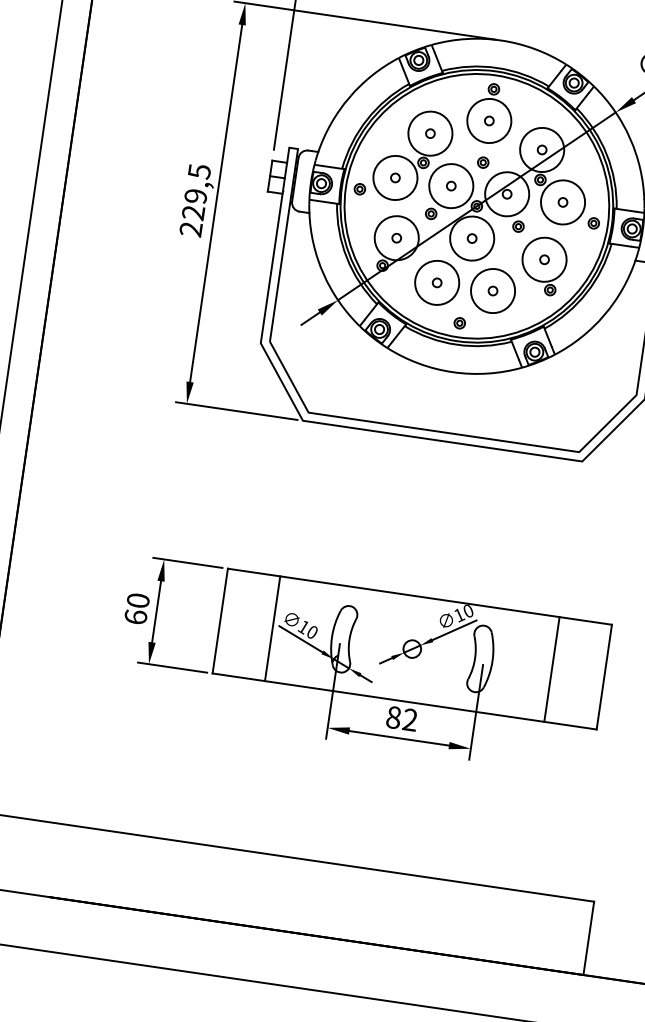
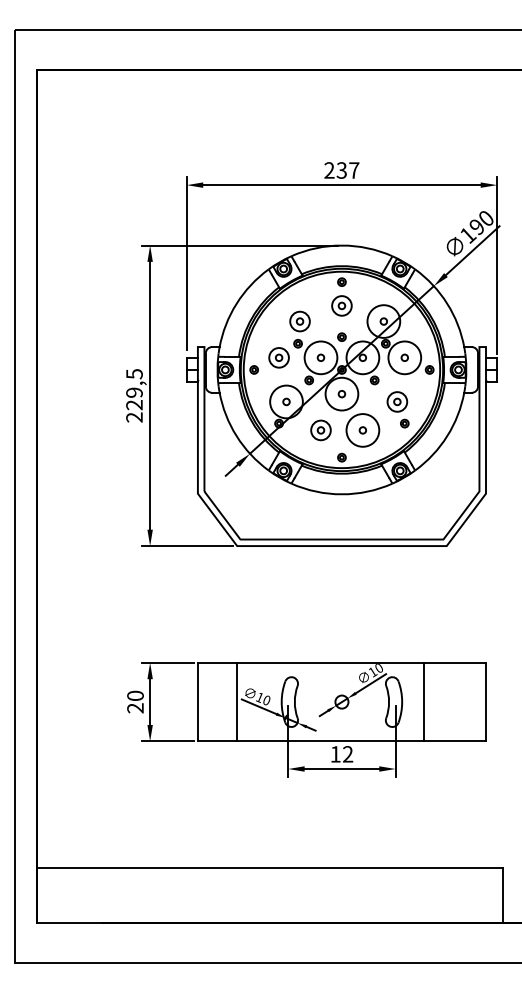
circle: (488, 120) -> (341, 305), size x0.6
circle: (429, 133) -> (299, 321), size x0.6
circle: (394, 177) -> (278, 357), size x0.6
circle: (544, 259) -> (397, 401), size x0.6
circle: (436, 282) -> (320, 430), size x0.6
text: (135, 617) -> (135, 708), 60 -> 20
line: (551, 668) -> (423, 701), moved
text: (393, 717) -> (335, 754), 82 -> 12

